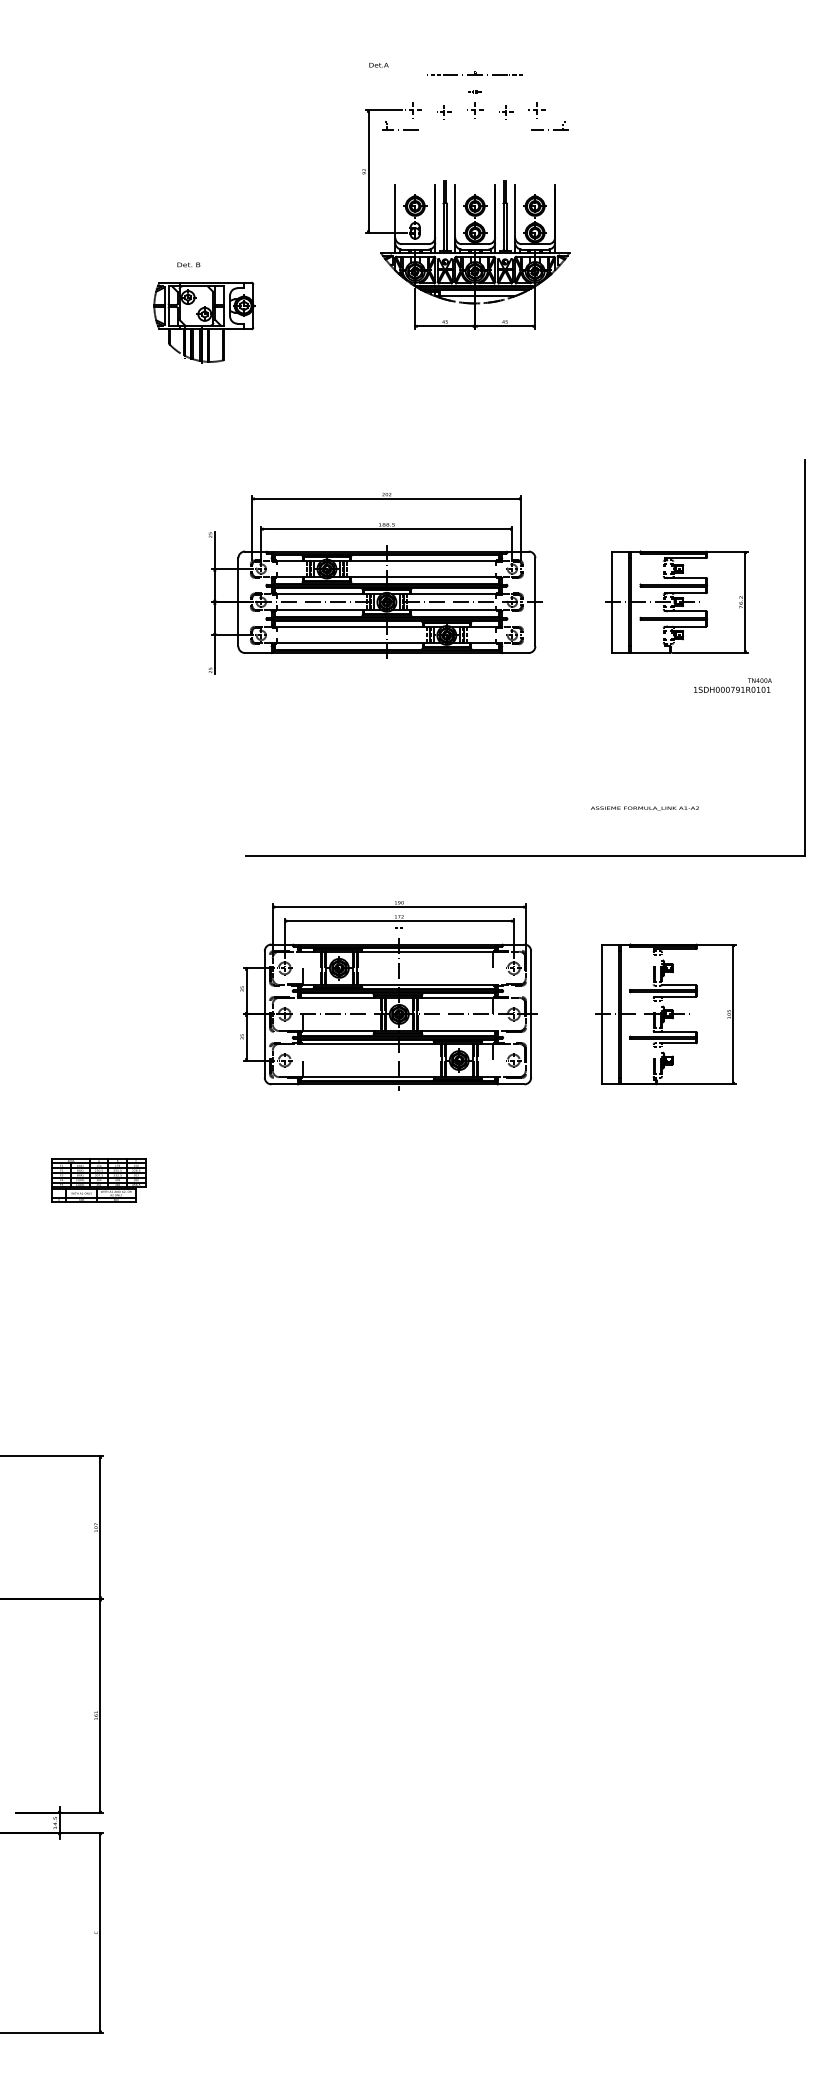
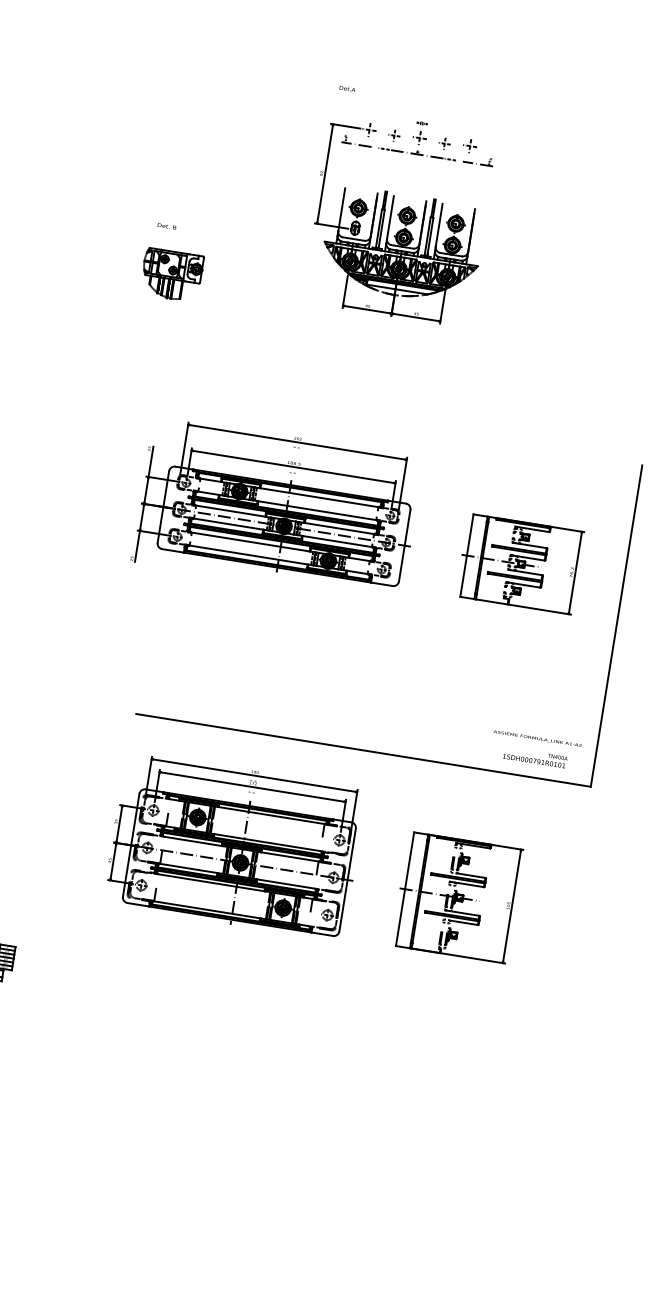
part: (474, 73) -> (416, 152), moved
part: (203, 322) -> (171, 275), size x0.71
text: (732, 685) -> (535, 757), moved
text: (644, 808) -> (537, 738), moved

